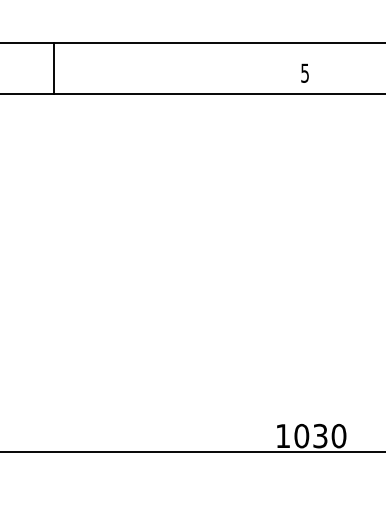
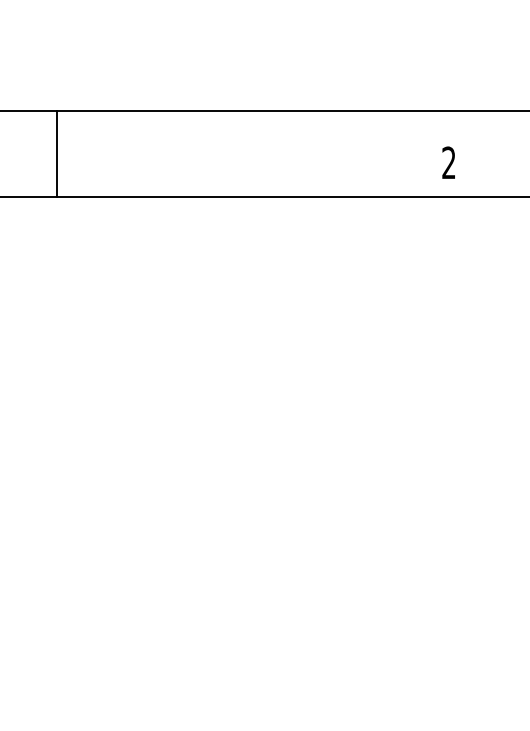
line: (54, 67) -> (57, 153), moved
text: (304, 72) -> (447, 161), 5 -> 2

